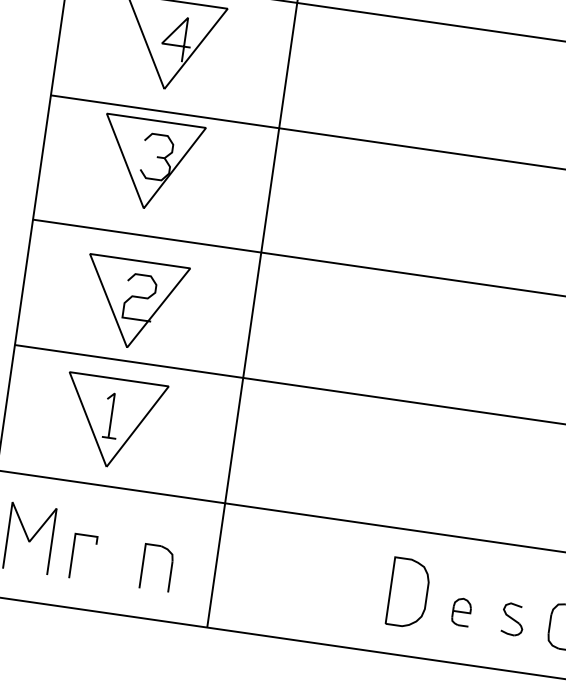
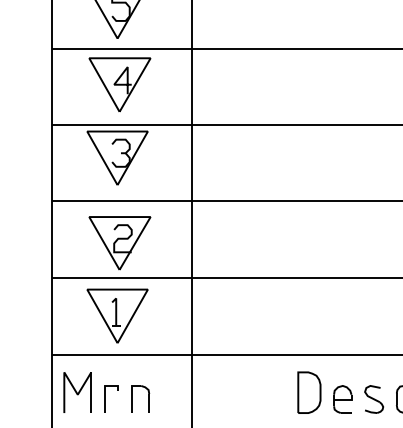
part: (144, 564) -> (132, 398), moved
part: (461, 612) -> (342, 399), size x1.67
part: (513, 619) -> (374, 399), size x1.43

